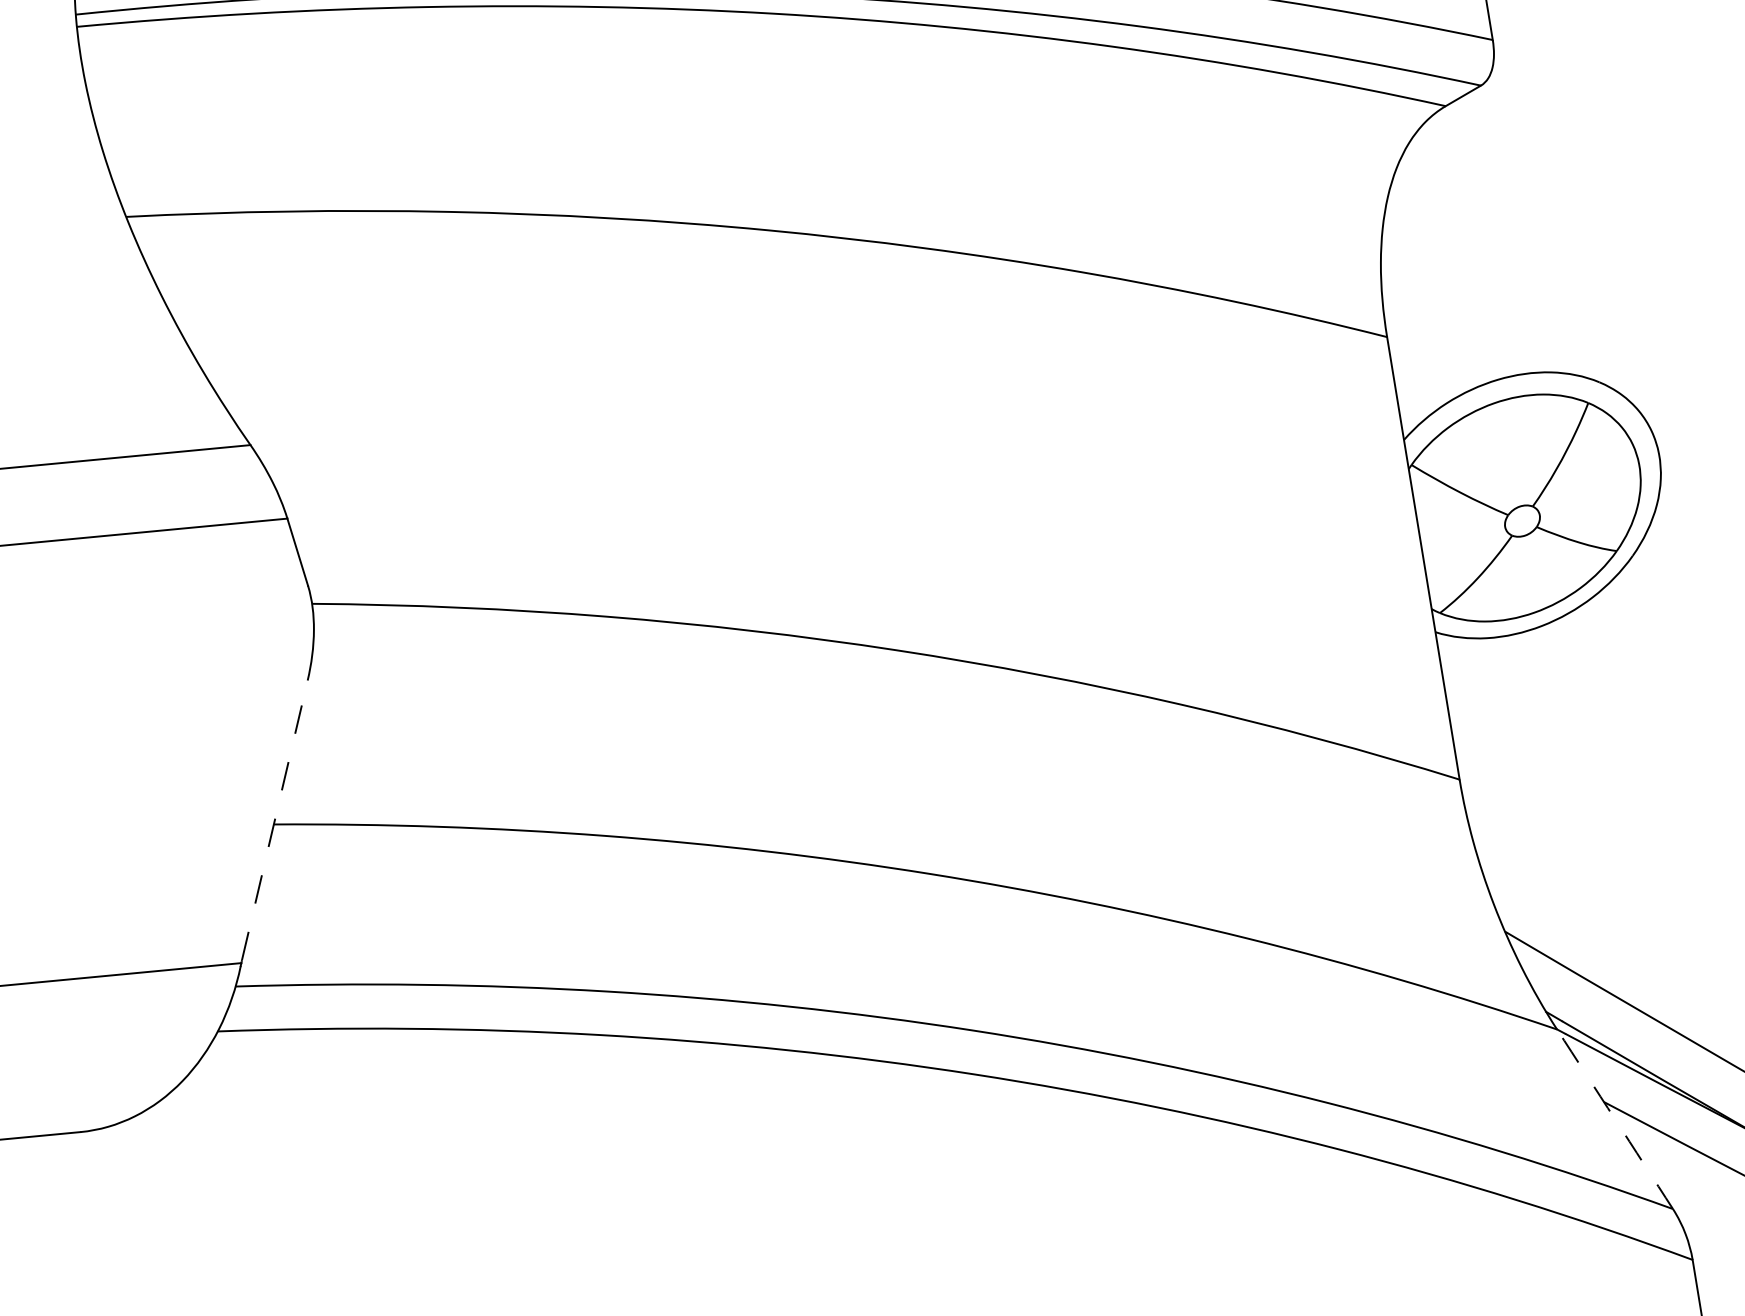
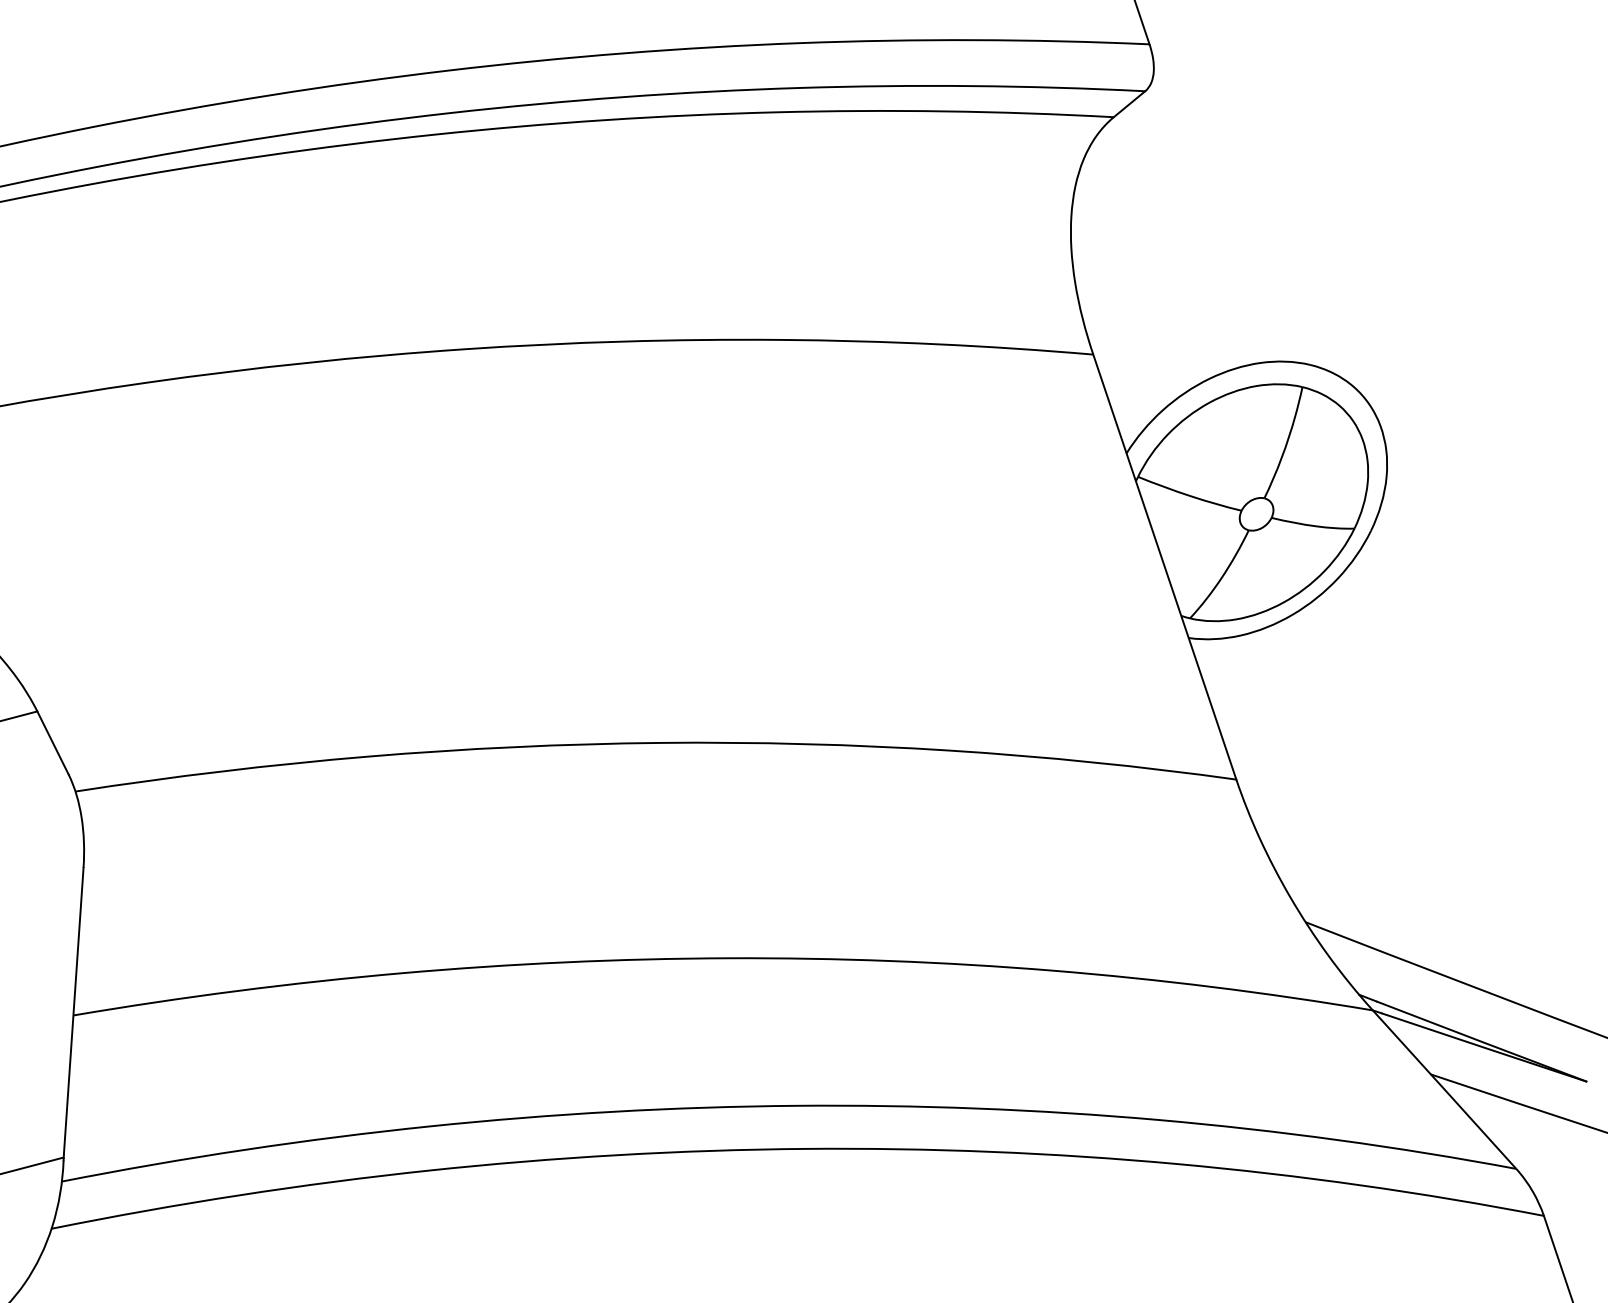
line: (274, 820) -> (73, 1011), dashed -> solid
arc: (1615, 1119) -> (1445, 1089), dashed -> solid

